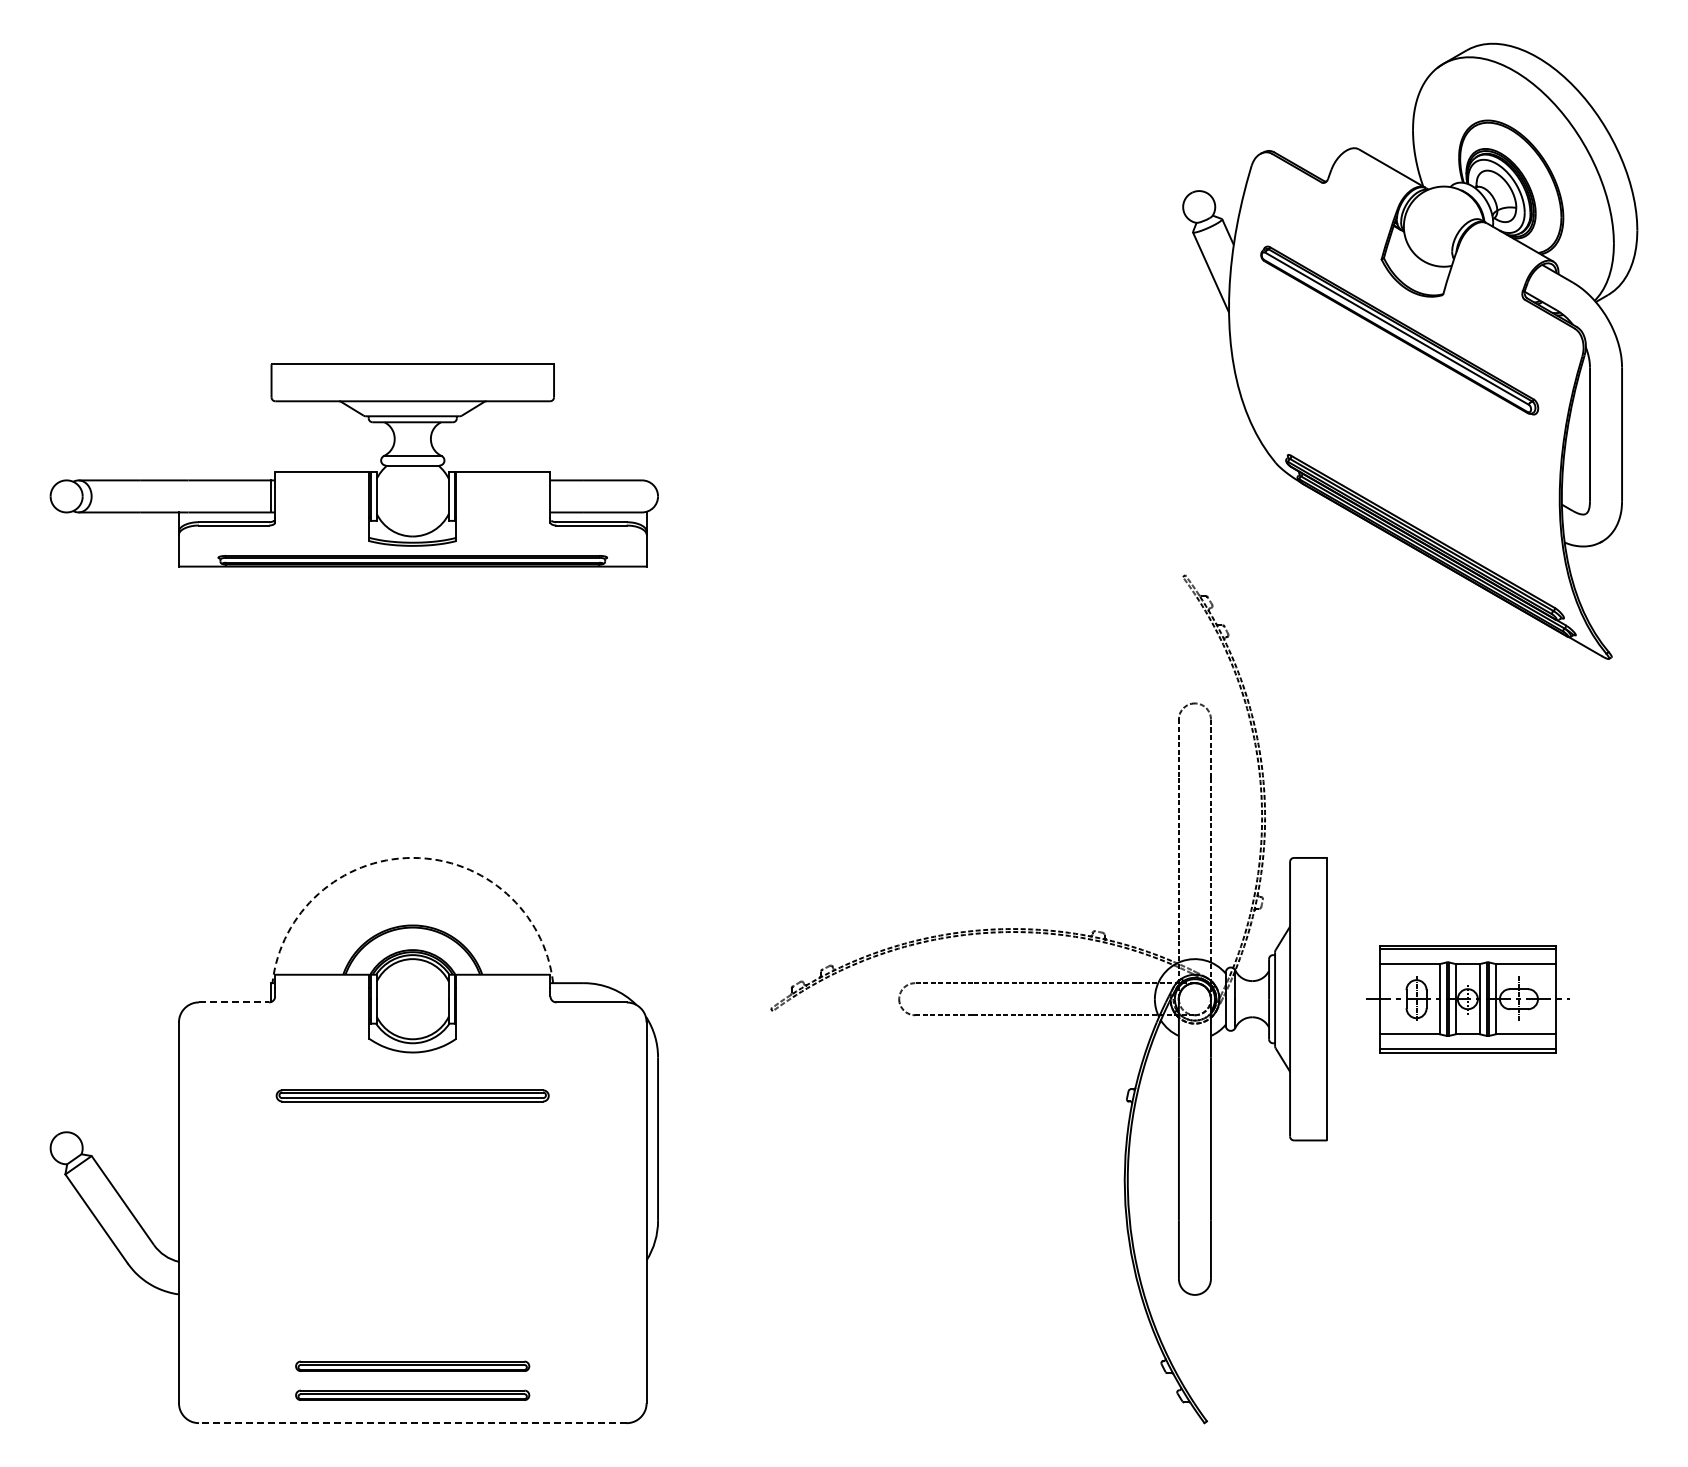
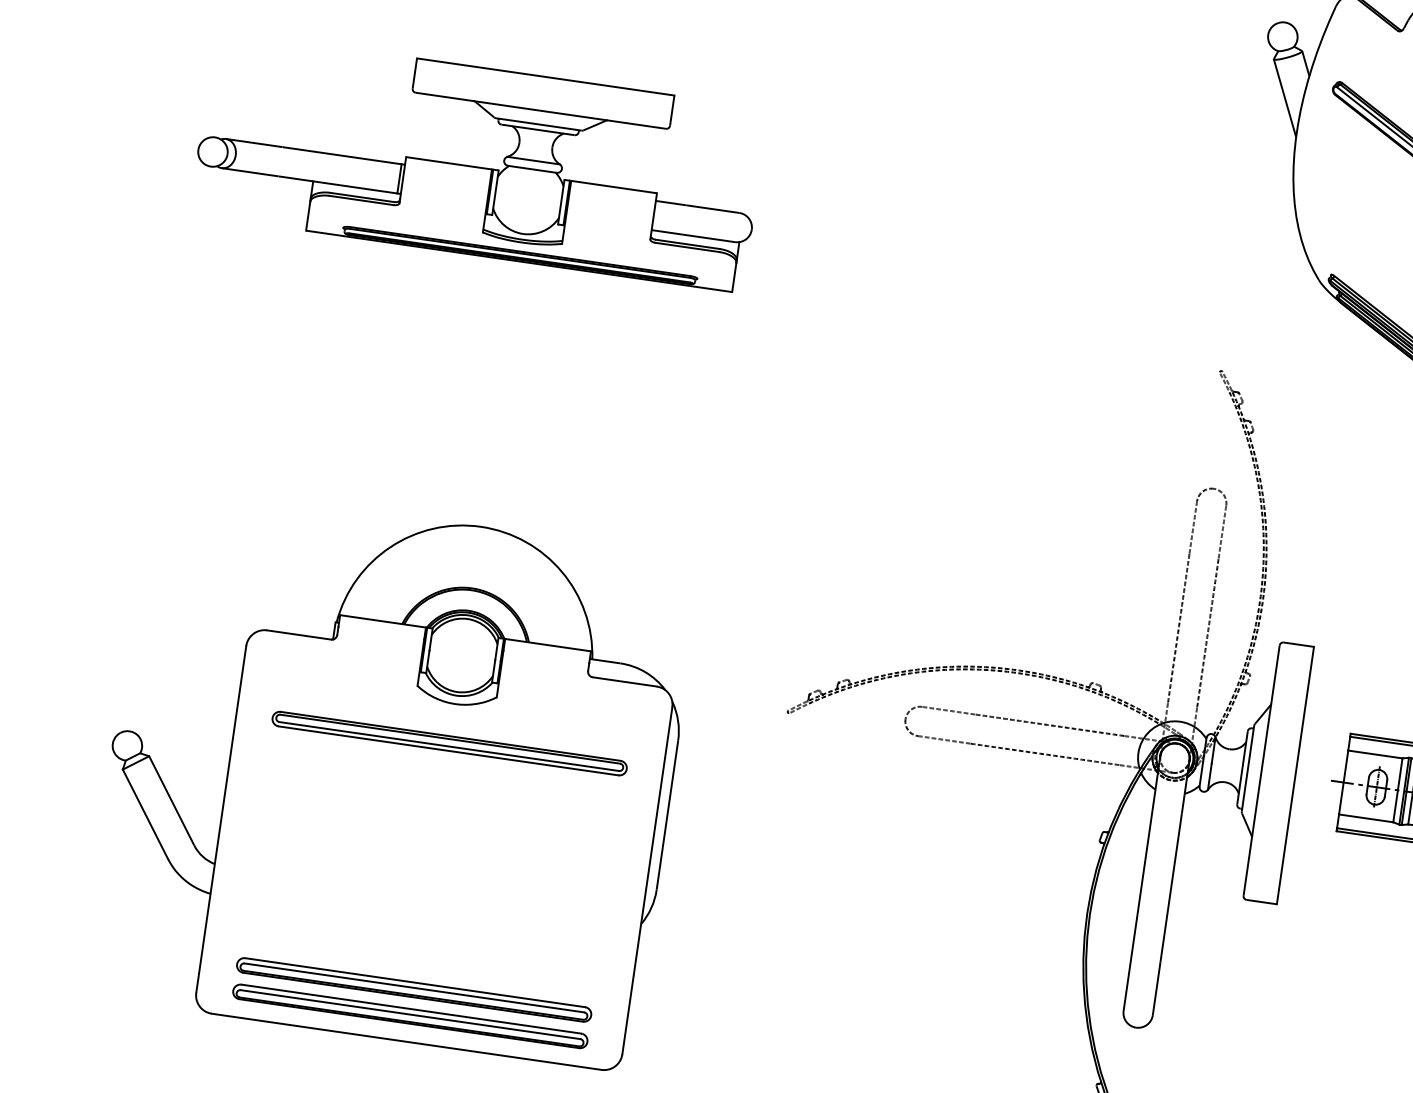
arc: (412, 857) -> (480, 526), dashed -> solid
line: (234, 1002) -> (299, 635), dashed -> solid
part: (412, 1095) -> (449, 743), size x1.43
part: (412, 1366) -> (413, 990), size x1.67
part: (412, 1395) -> (410, 1016), size x1.67
line: (412, 1423) -> (406, 1042), dashed -> solid

